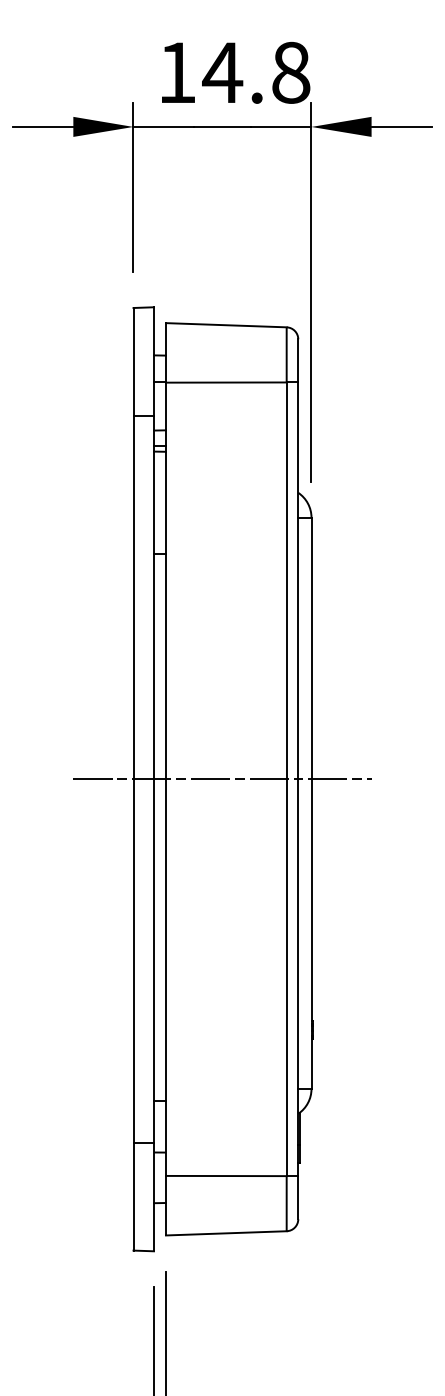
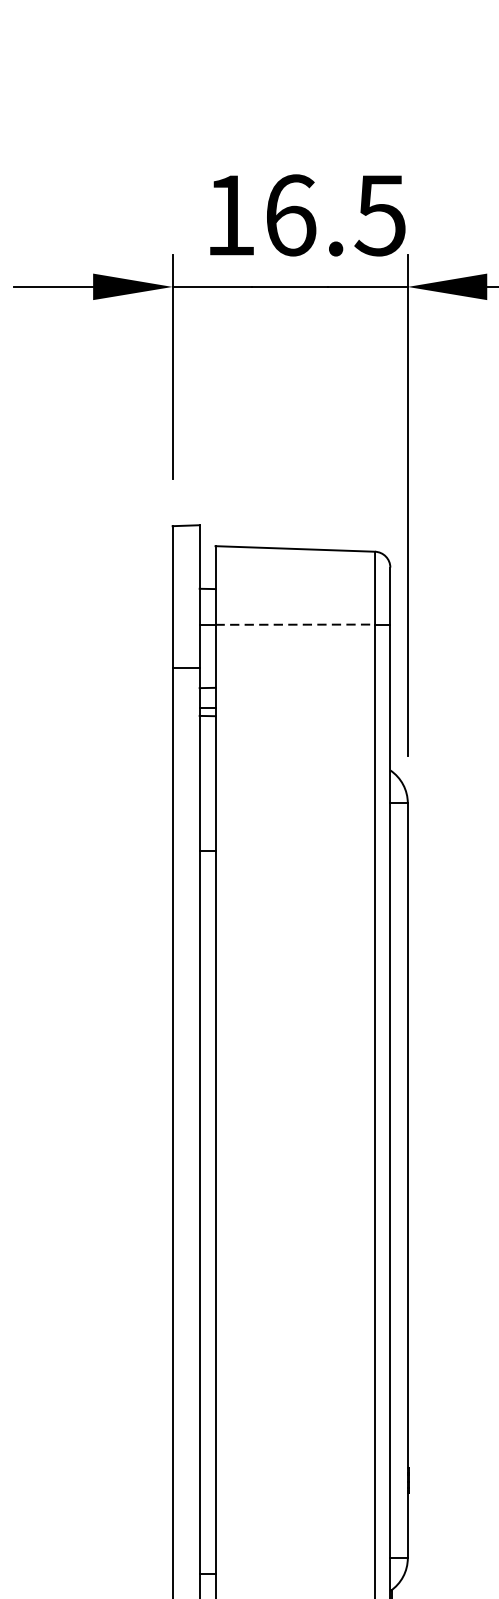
text: (256, 72) -> (335, 214), 14.8 -> 16.5
line: (226, 382) -> (295, 624), solid -> dashed
line: (222, 779) -> (290, 1149), removed

